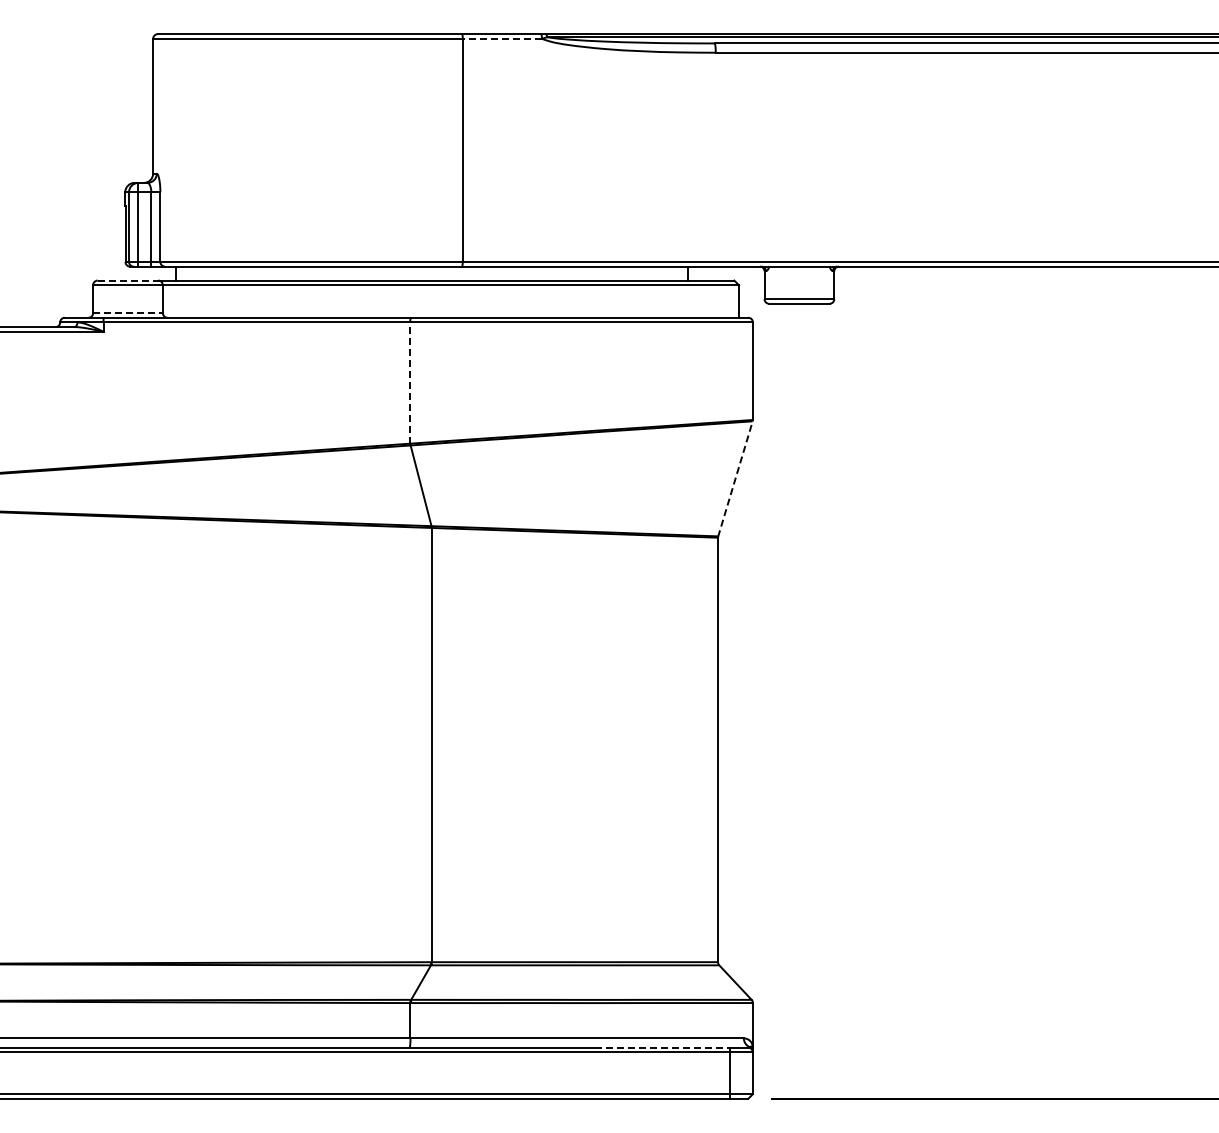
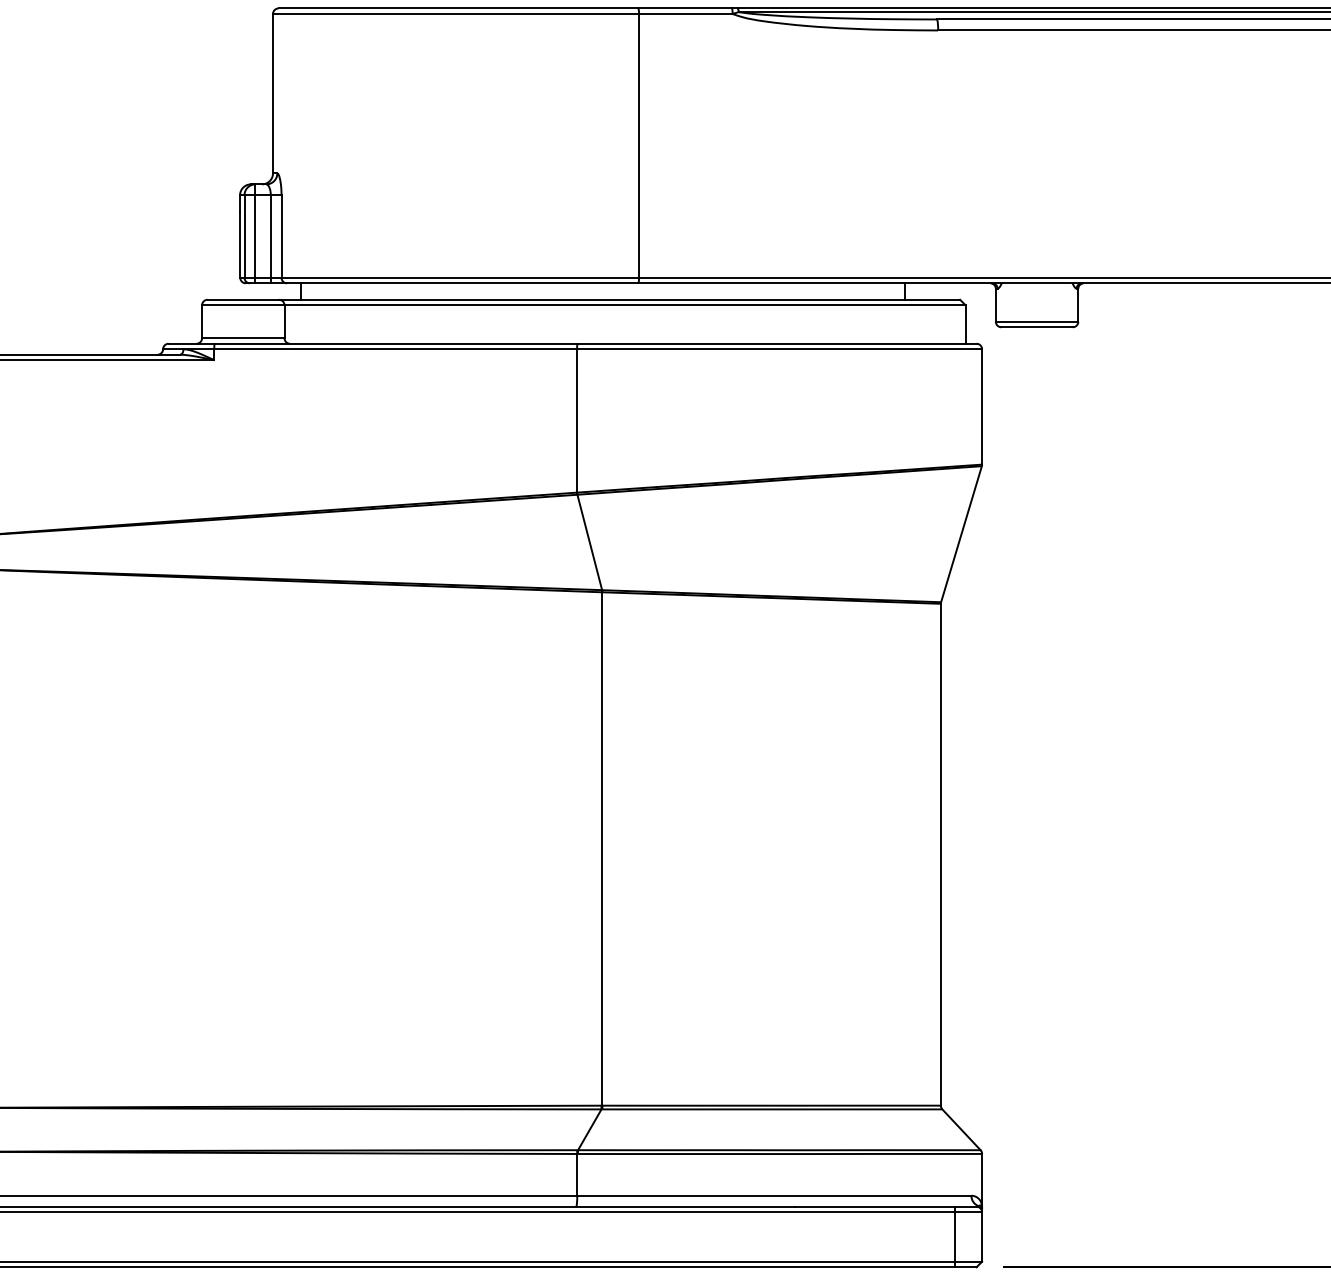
line: (502, 38) -> (686, 13), dashed -> solid
line: (128, 280) -> (243, 299), dashed -> solid
line: (128, 313) -> (243, 338), dashed -> solid
line: (410, 383) -> (577, 421), dashed -> solid
line: (735, 478) -> (961, 533), dashed -> solid
line: (662, 1047) -> (875, 1206), dashed -> solid

